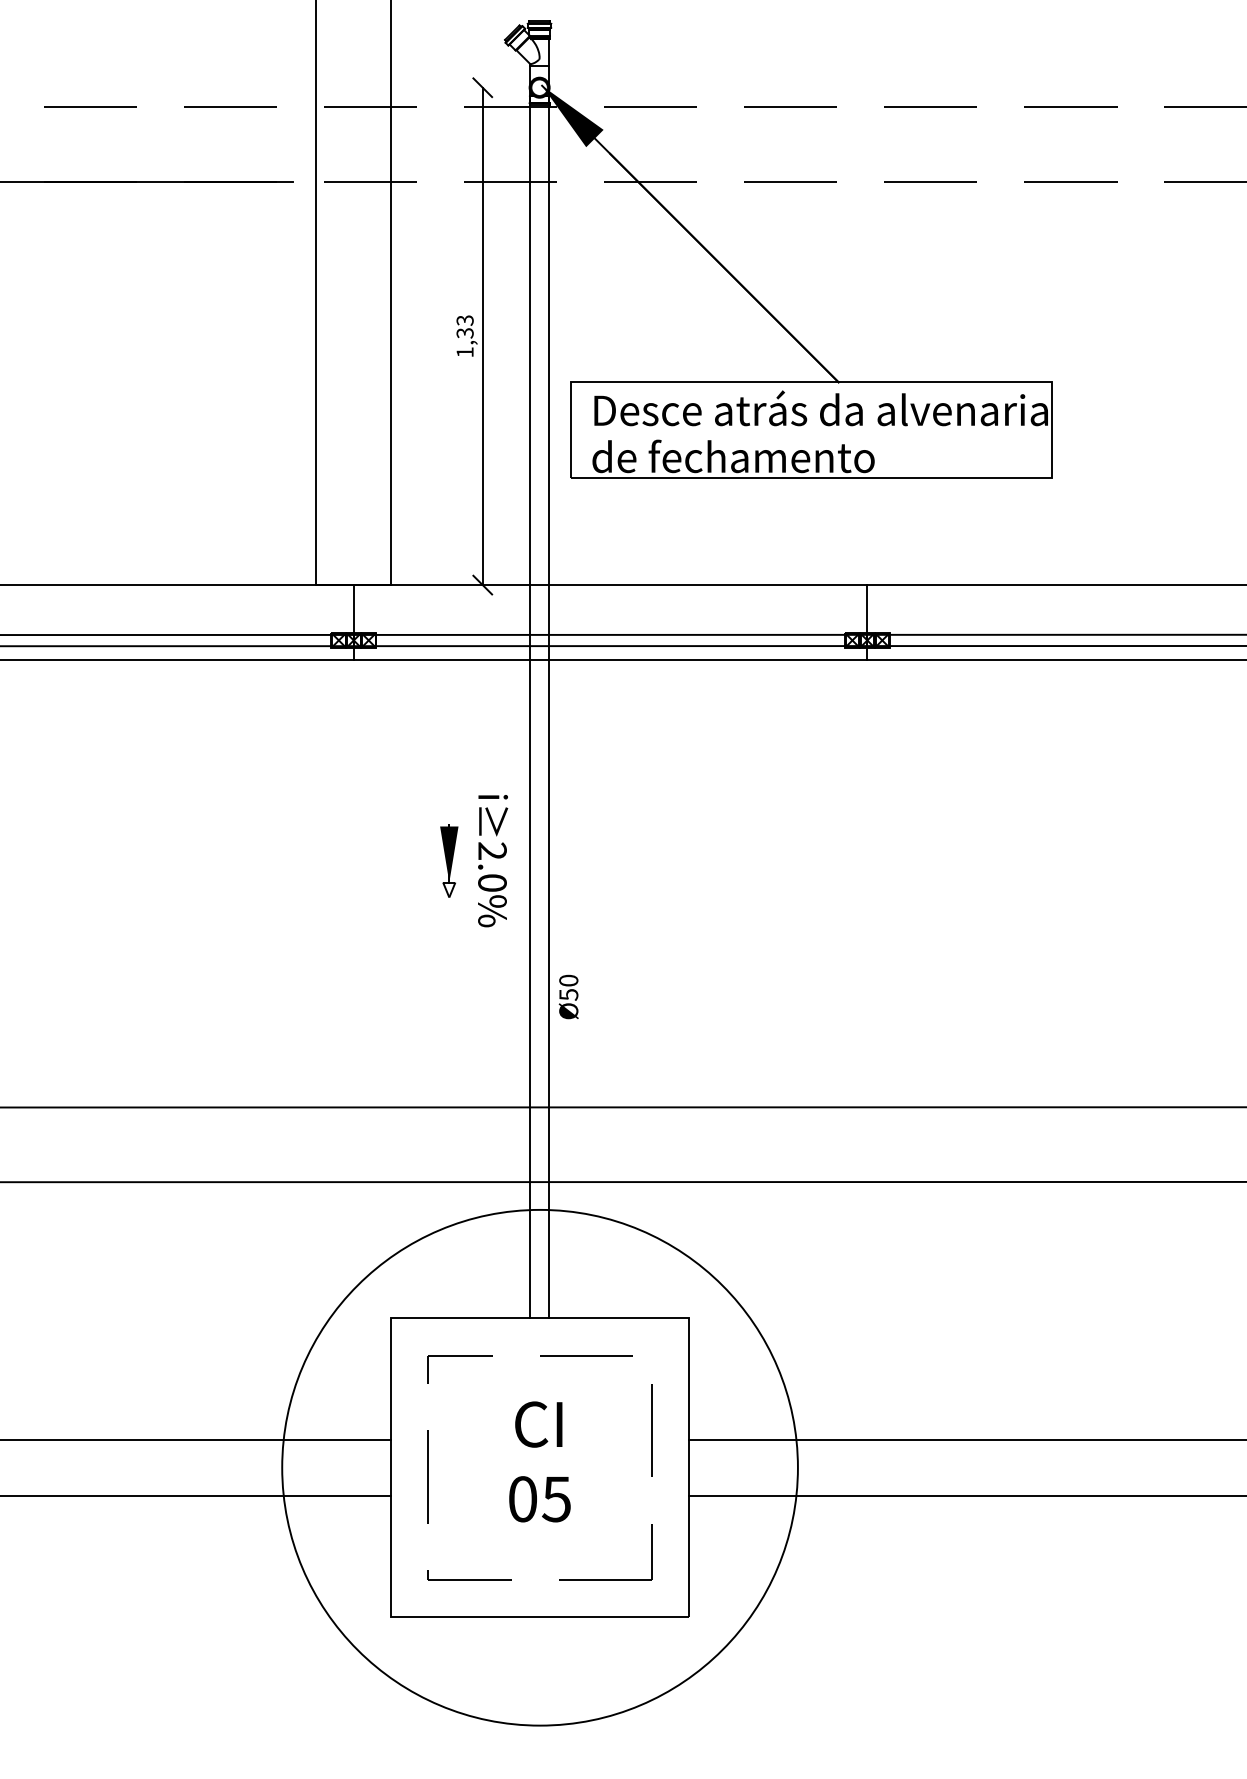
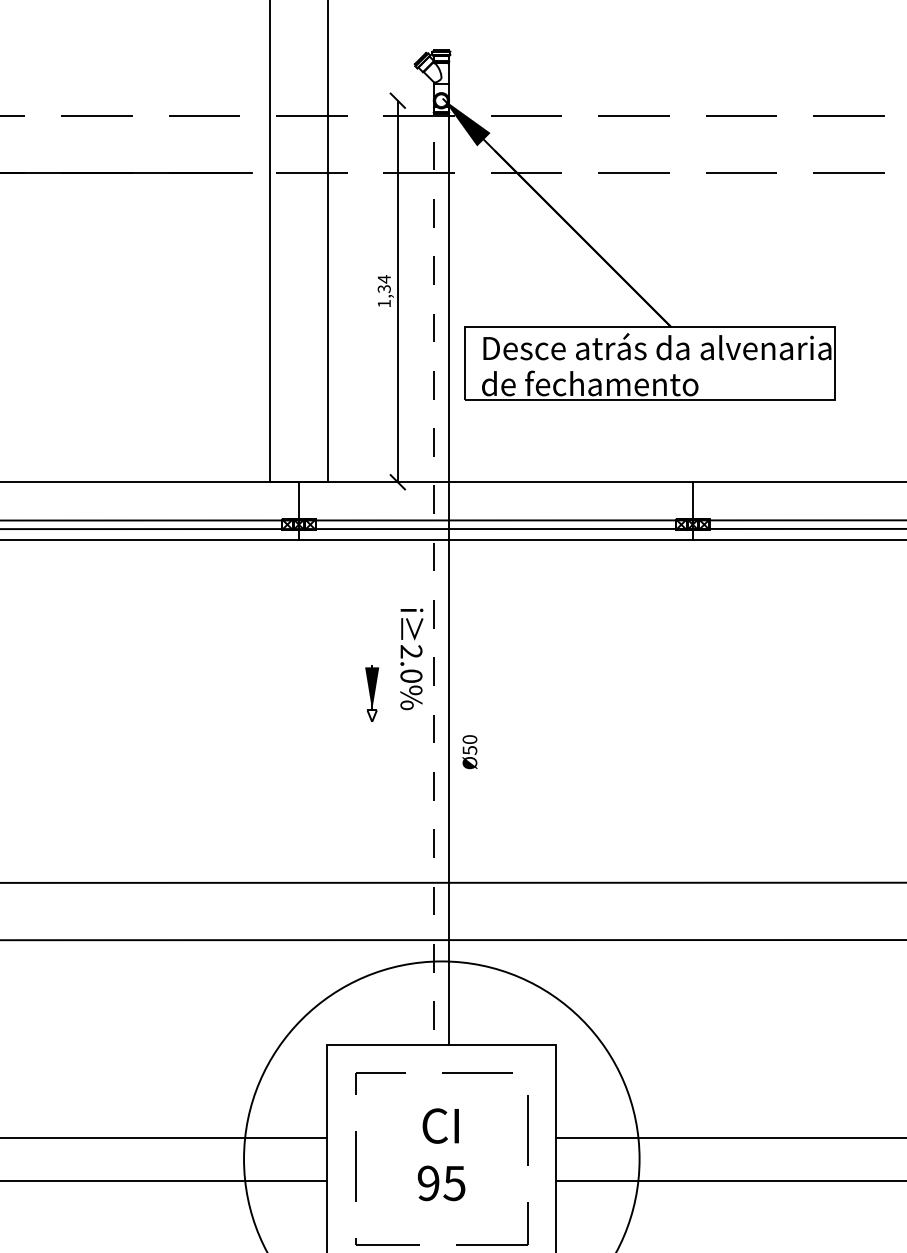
text: (464, 320) -> (383, 279), 1,33 -> 1,34
line: (530, 692) -> (434, 564), solid -> dashed
text: (493, 861) -> (412, 659), moved
text: (568, 996) -> (469, 751), moved
text: (522, 1499) -> (428, 1183), 05 -> 95

